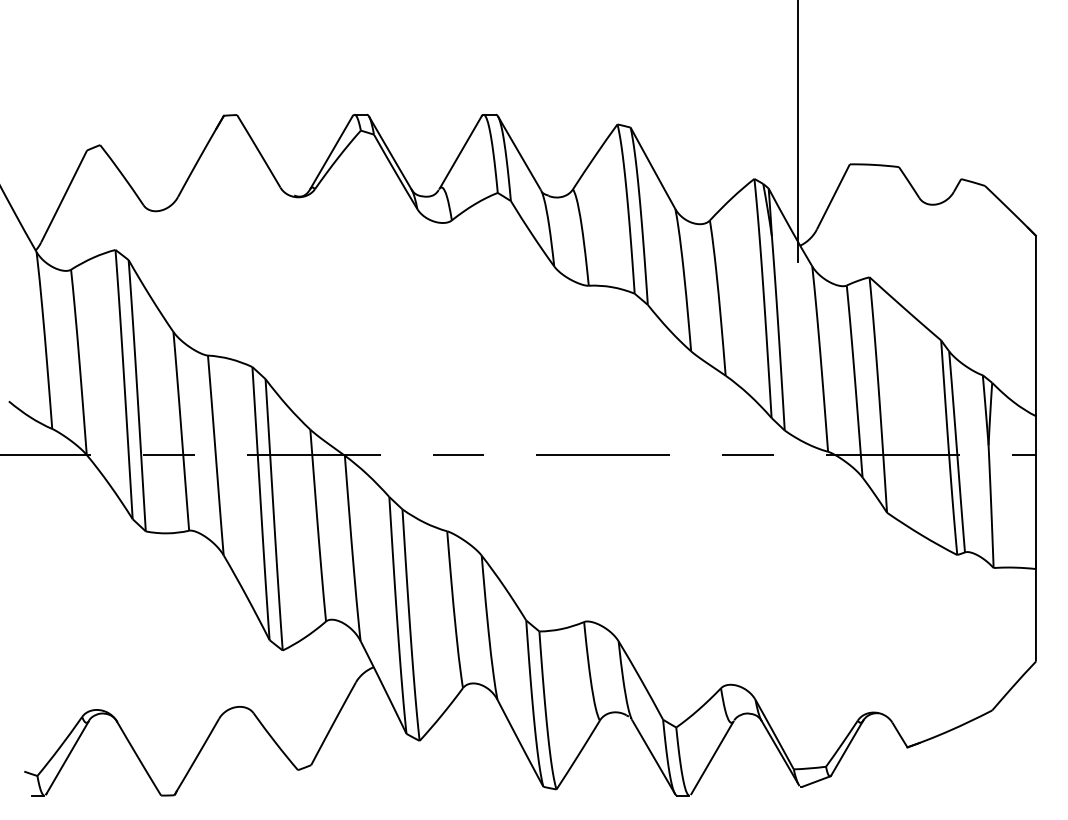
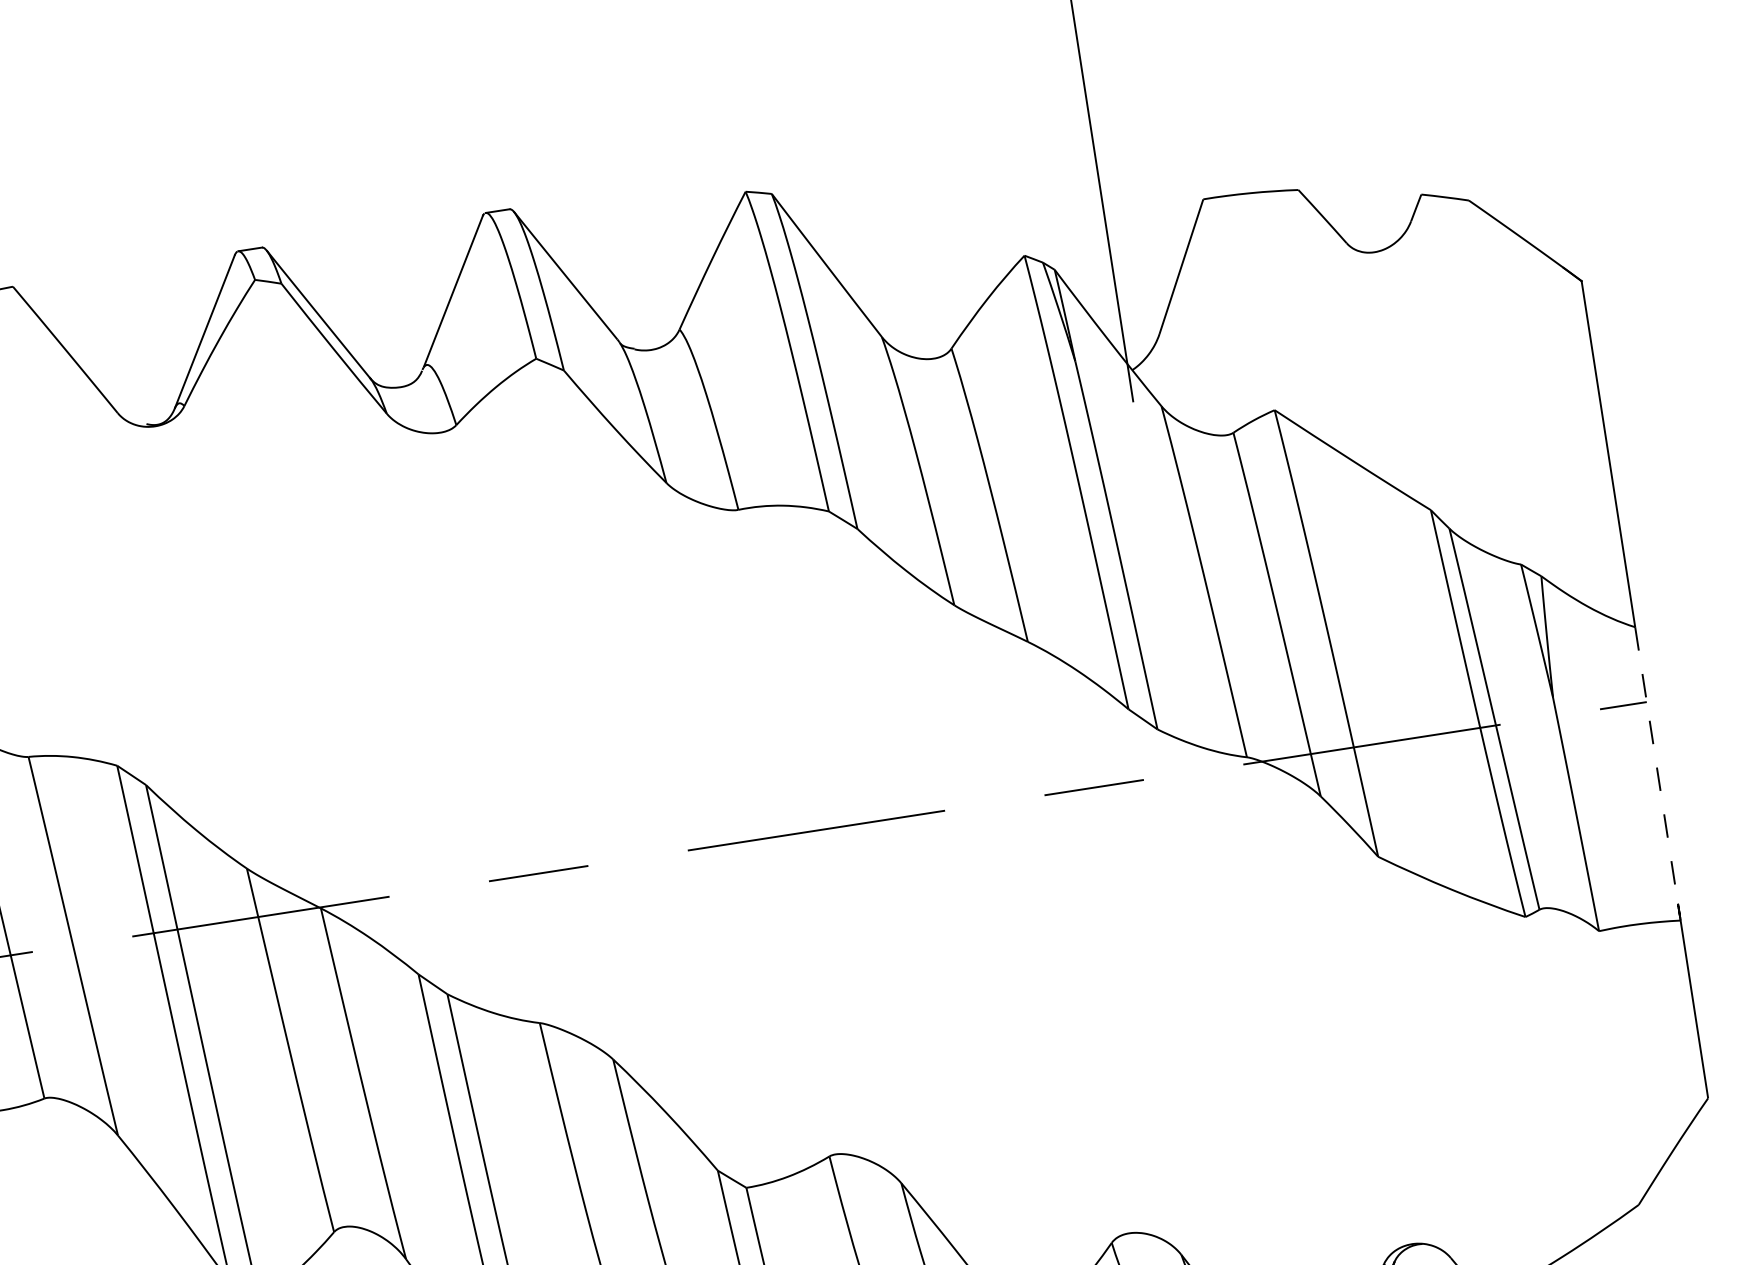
line: (1035, 493) -> (1657, 775), solid -> dashed

